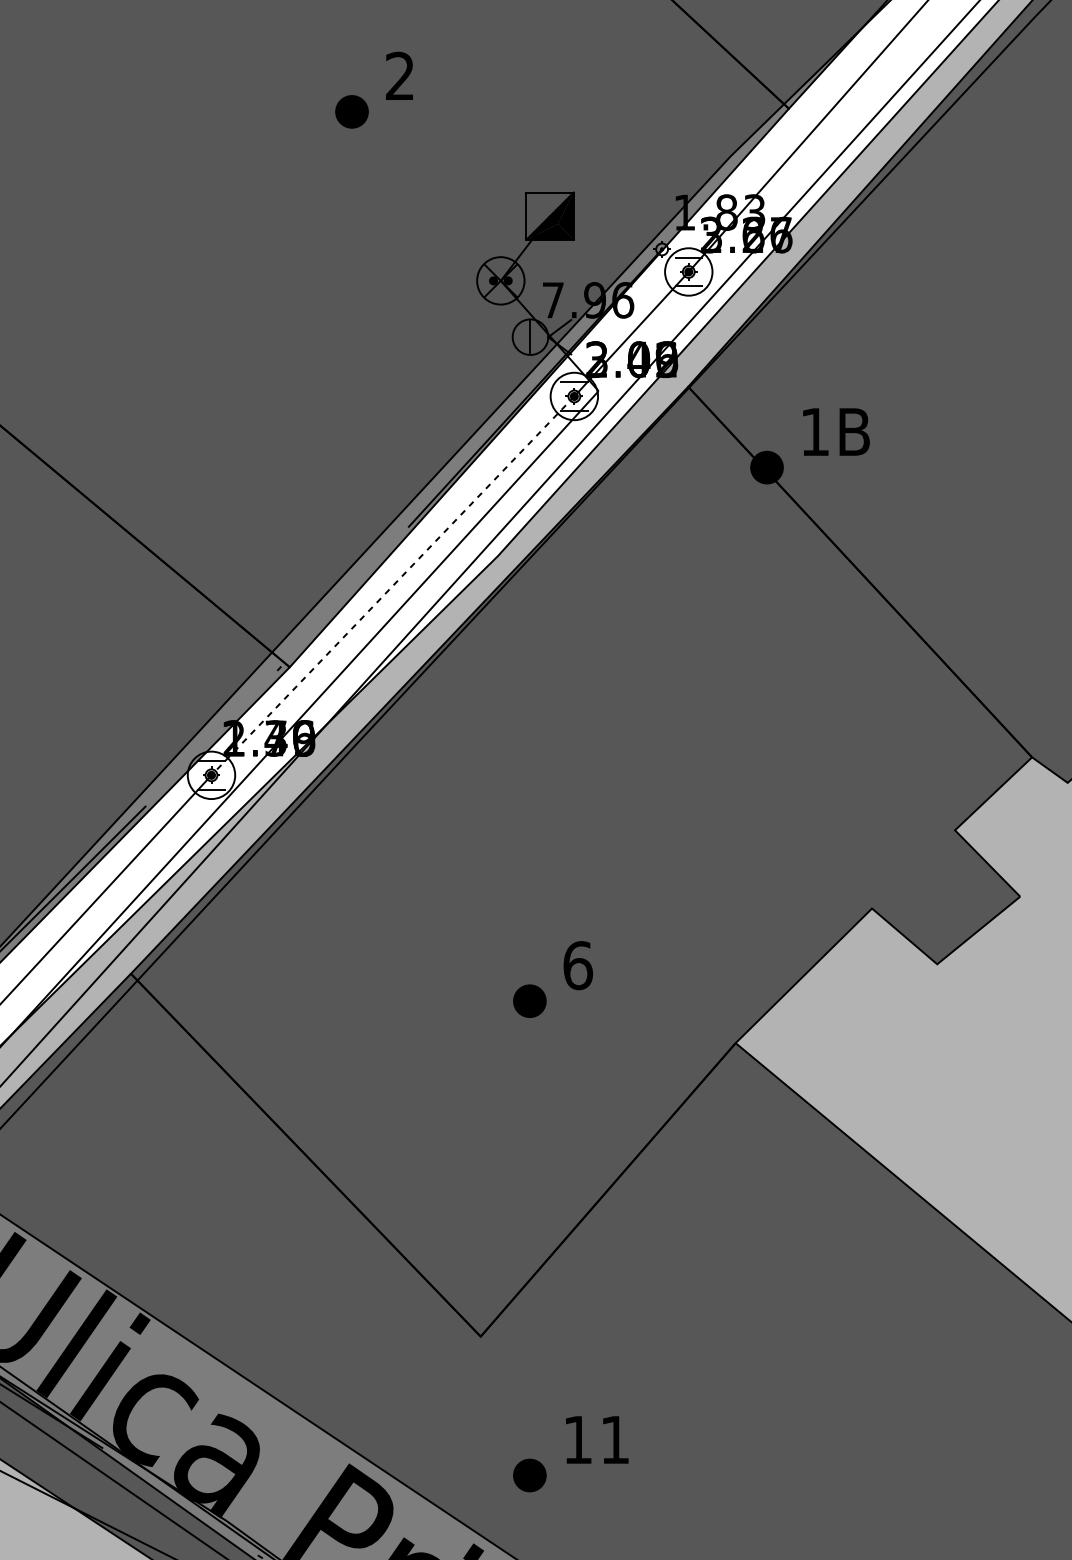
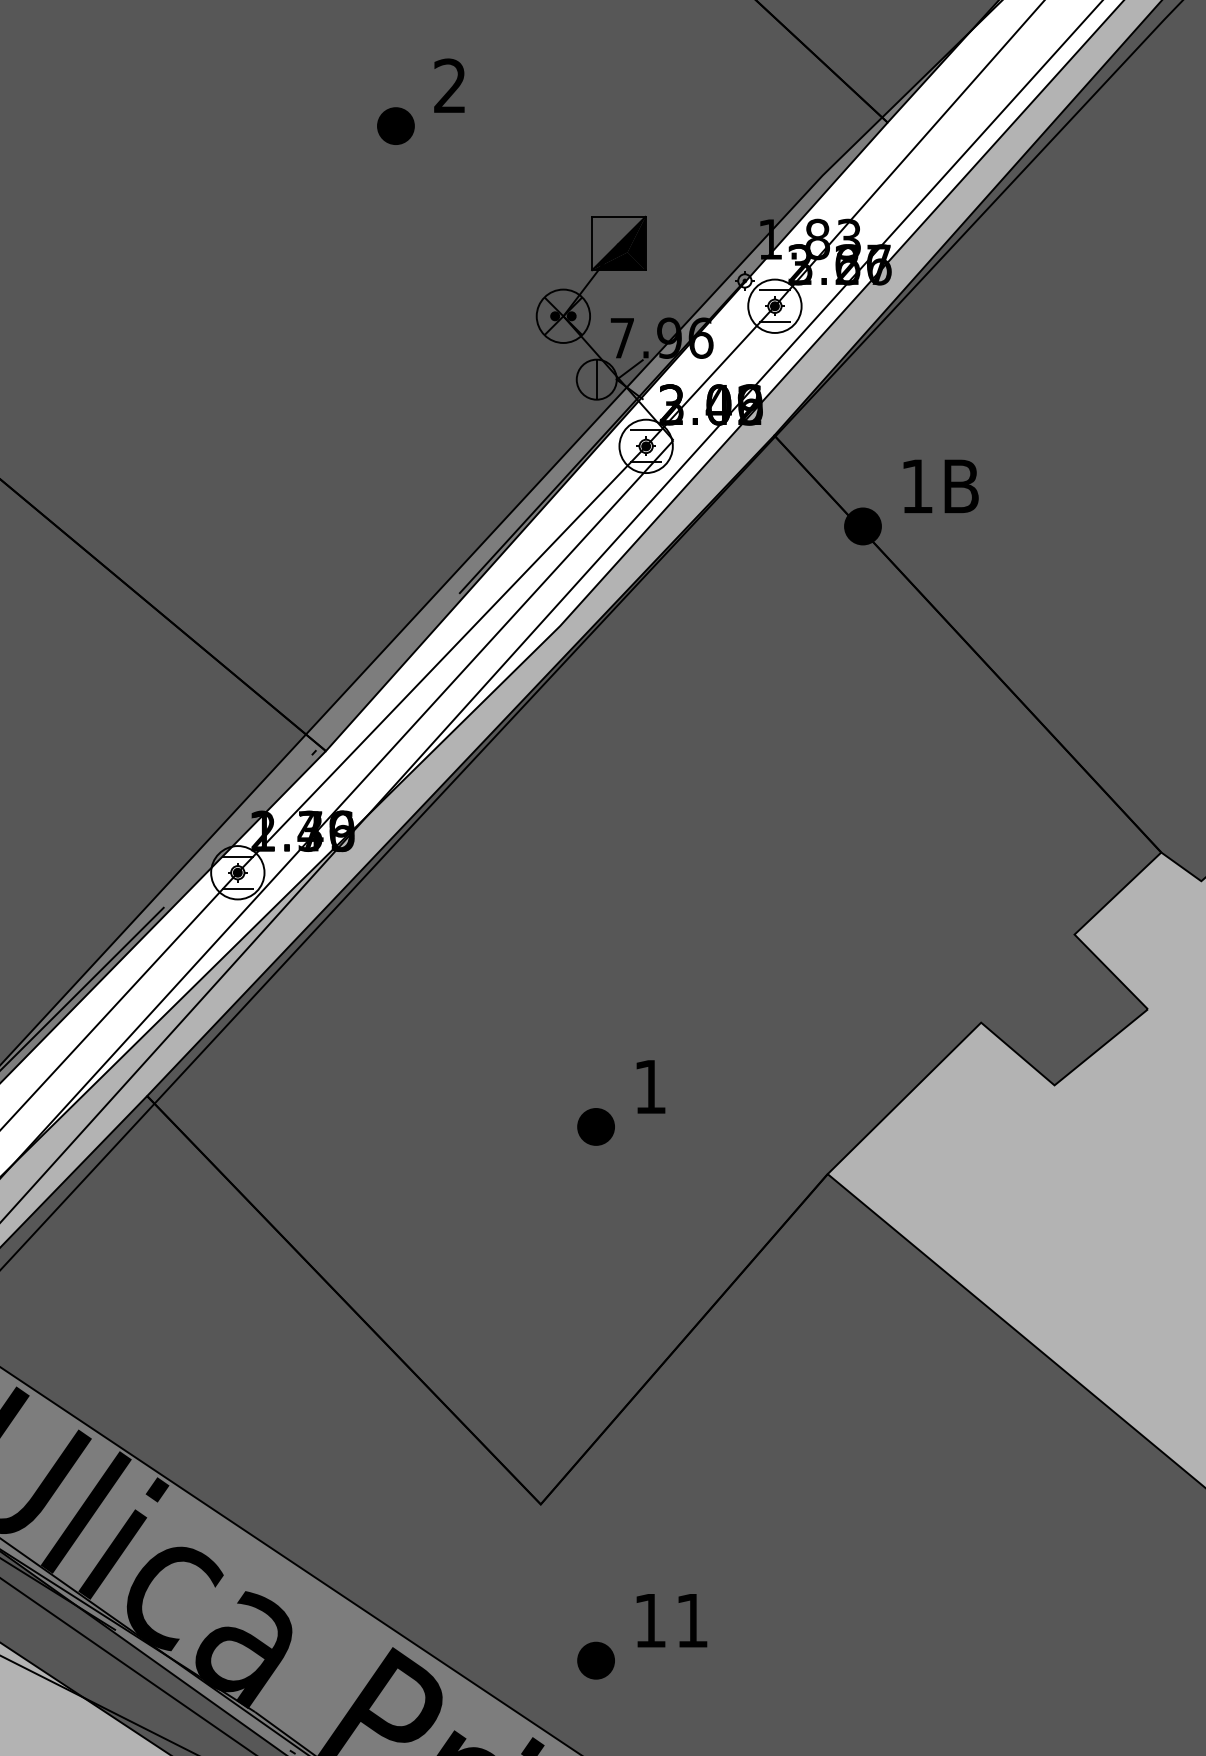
line: (392, 585) -> (441, 659), dashed -> solid
text: (578, 965) -> (650, 1086), 6 -> 1

